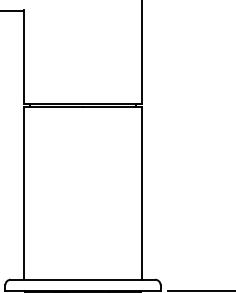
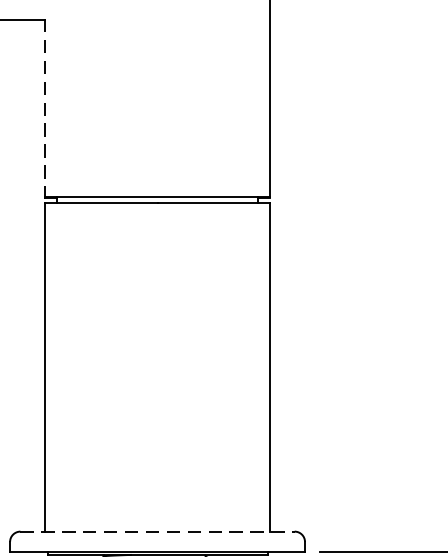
line: (23, 56) -> (44, 107), solid -> dashed
line: (83, 279) -> (158, 531), solid -> dashed

